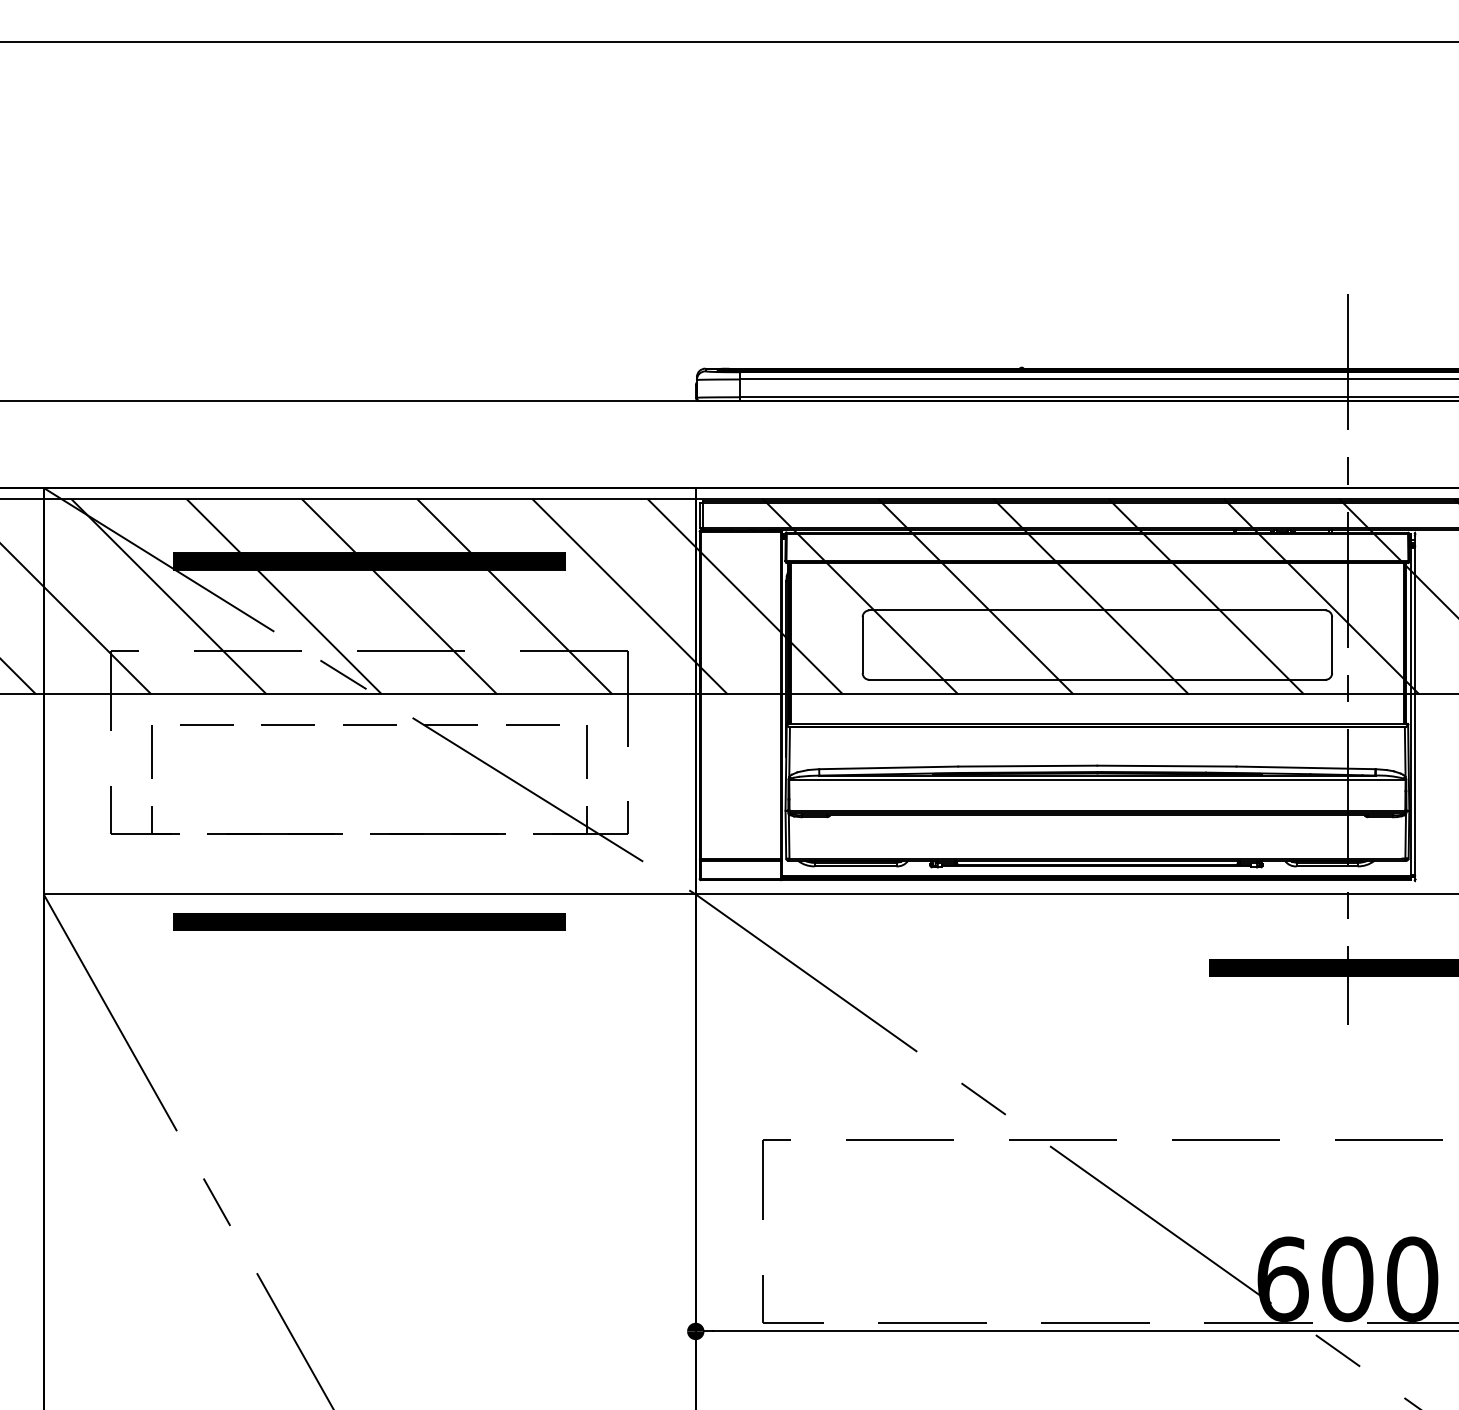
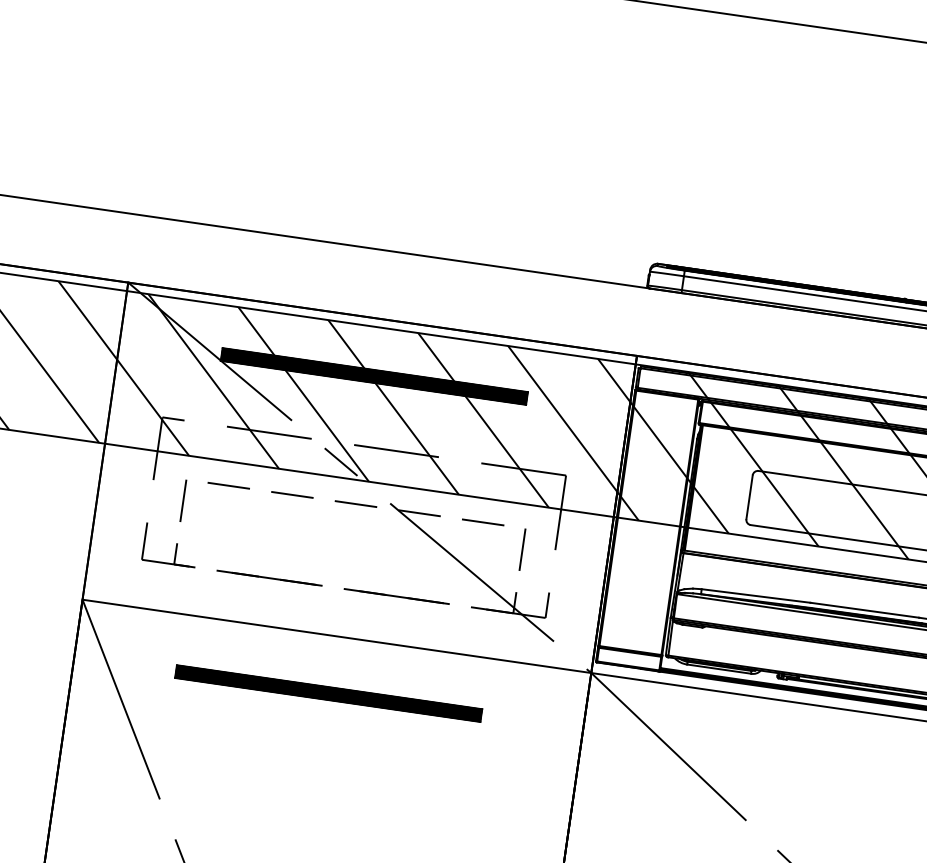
part: (369, 921) -> (328, 693), moved

